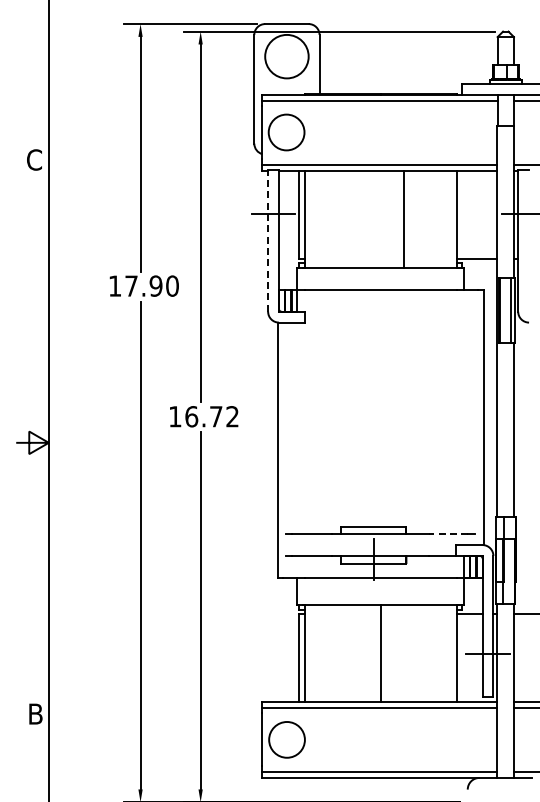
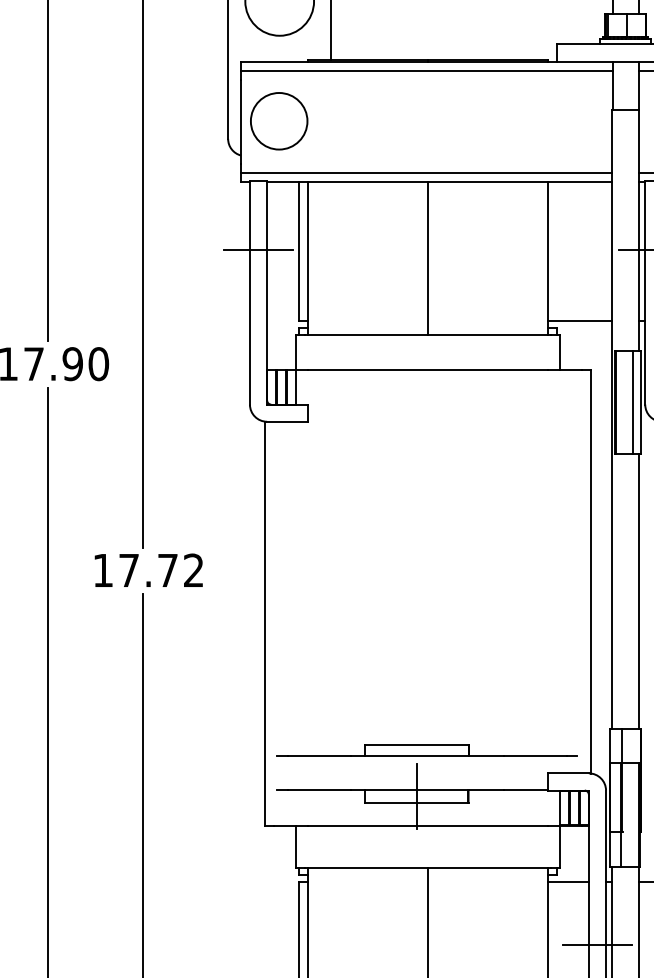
line: (403, 219) -> (427, 258), moved
line: (268, 241) -> (250, 293), dashed -> solid
text: (191, 416) -> (128, 570), 16.72 -> 17.72
line: (448, 533) -> (535, 755), dashed -> solid

